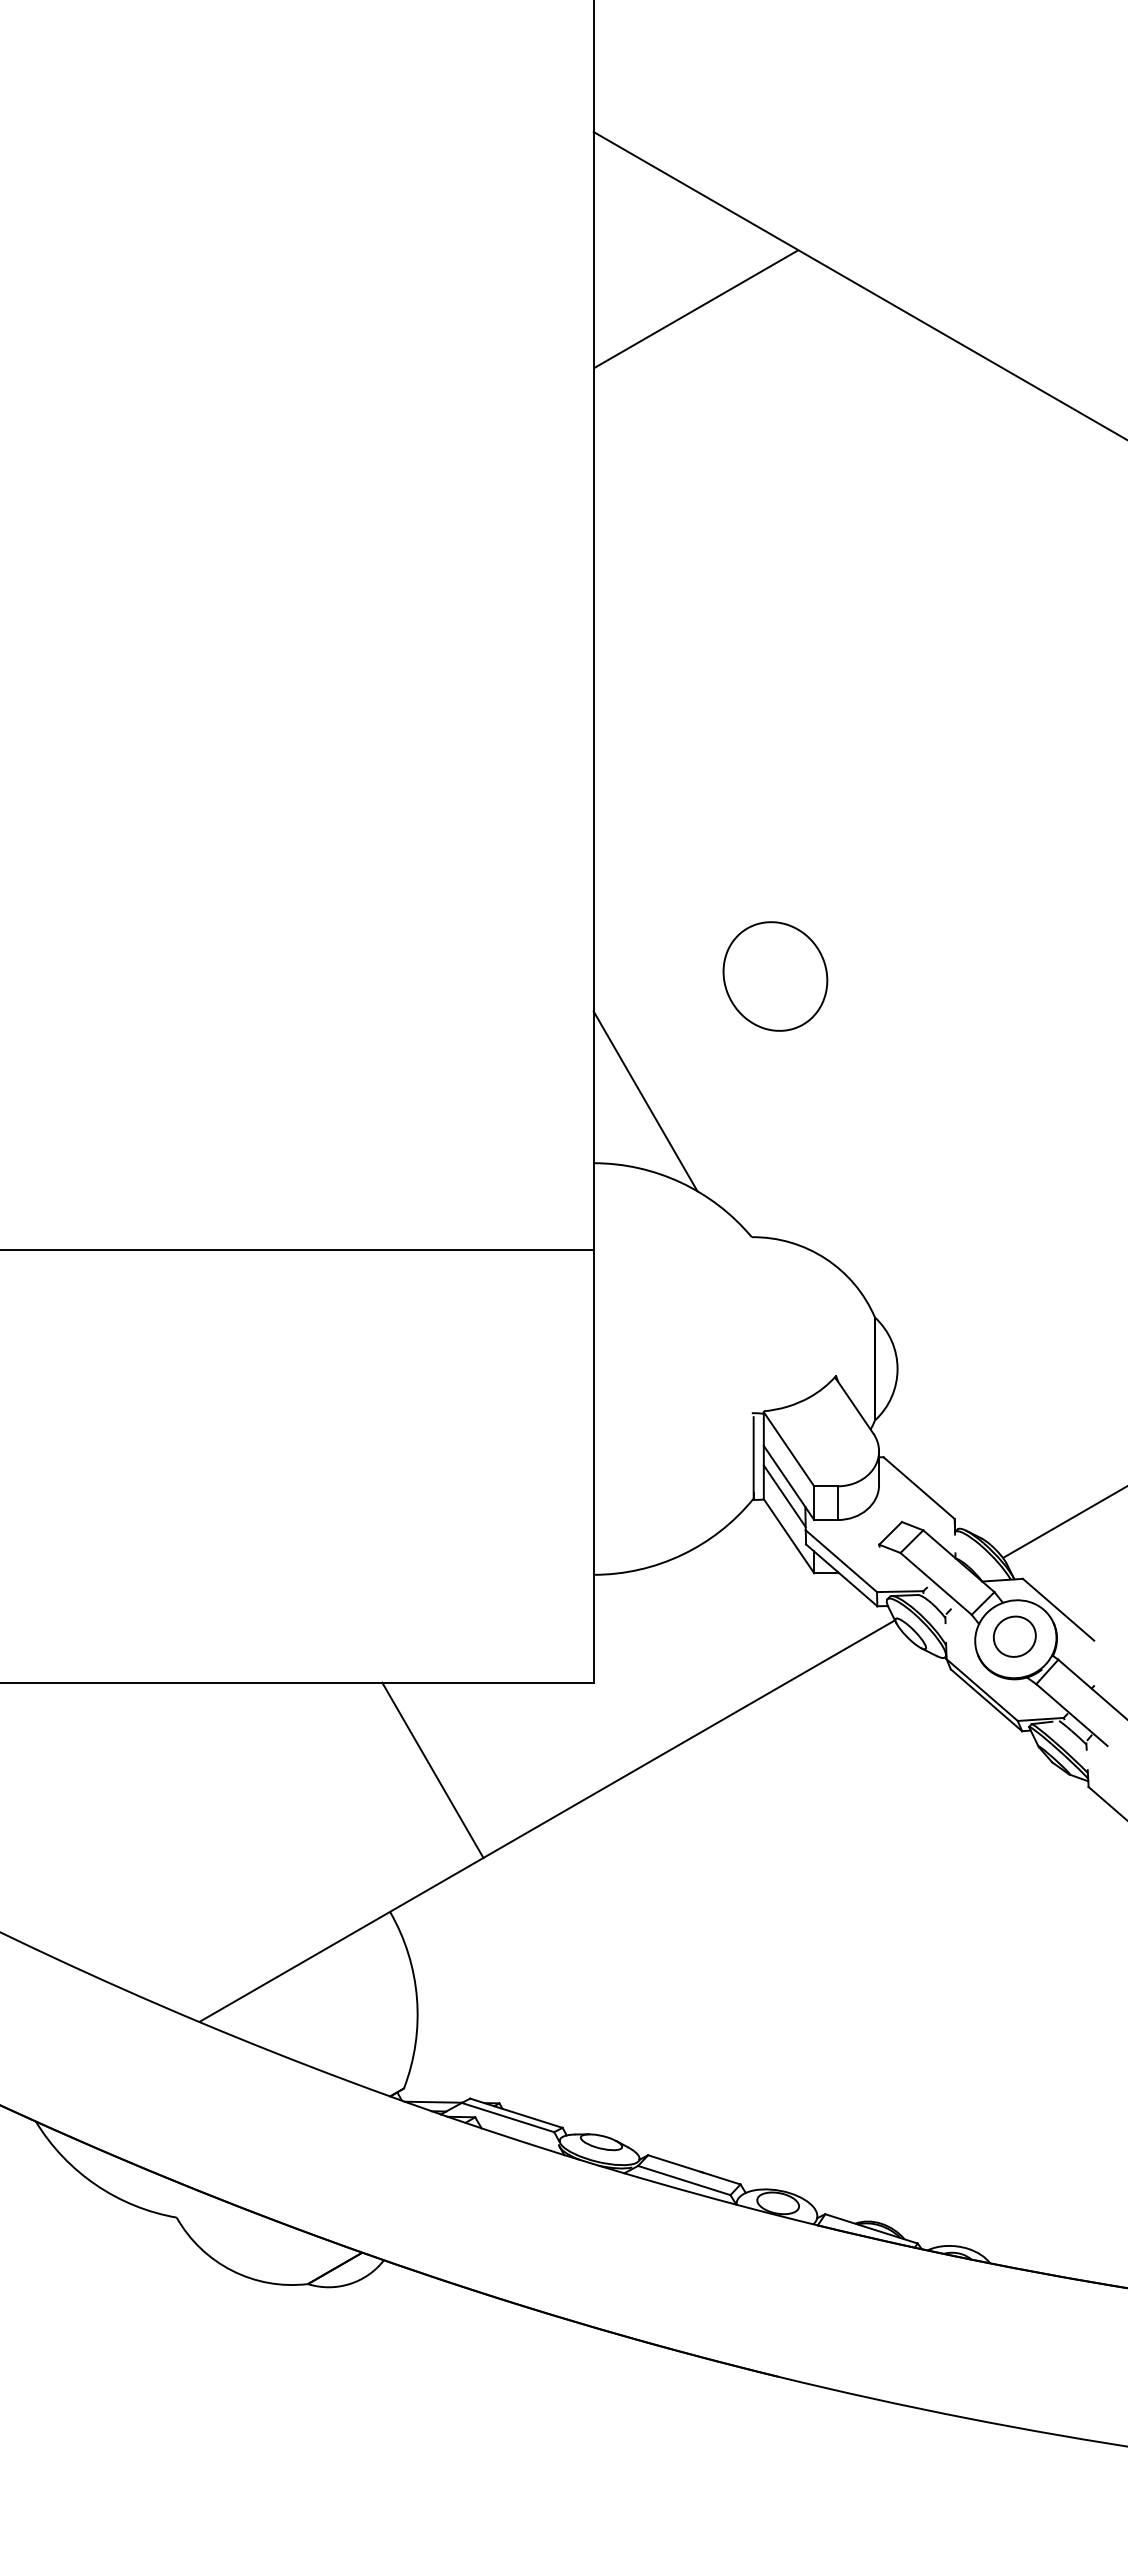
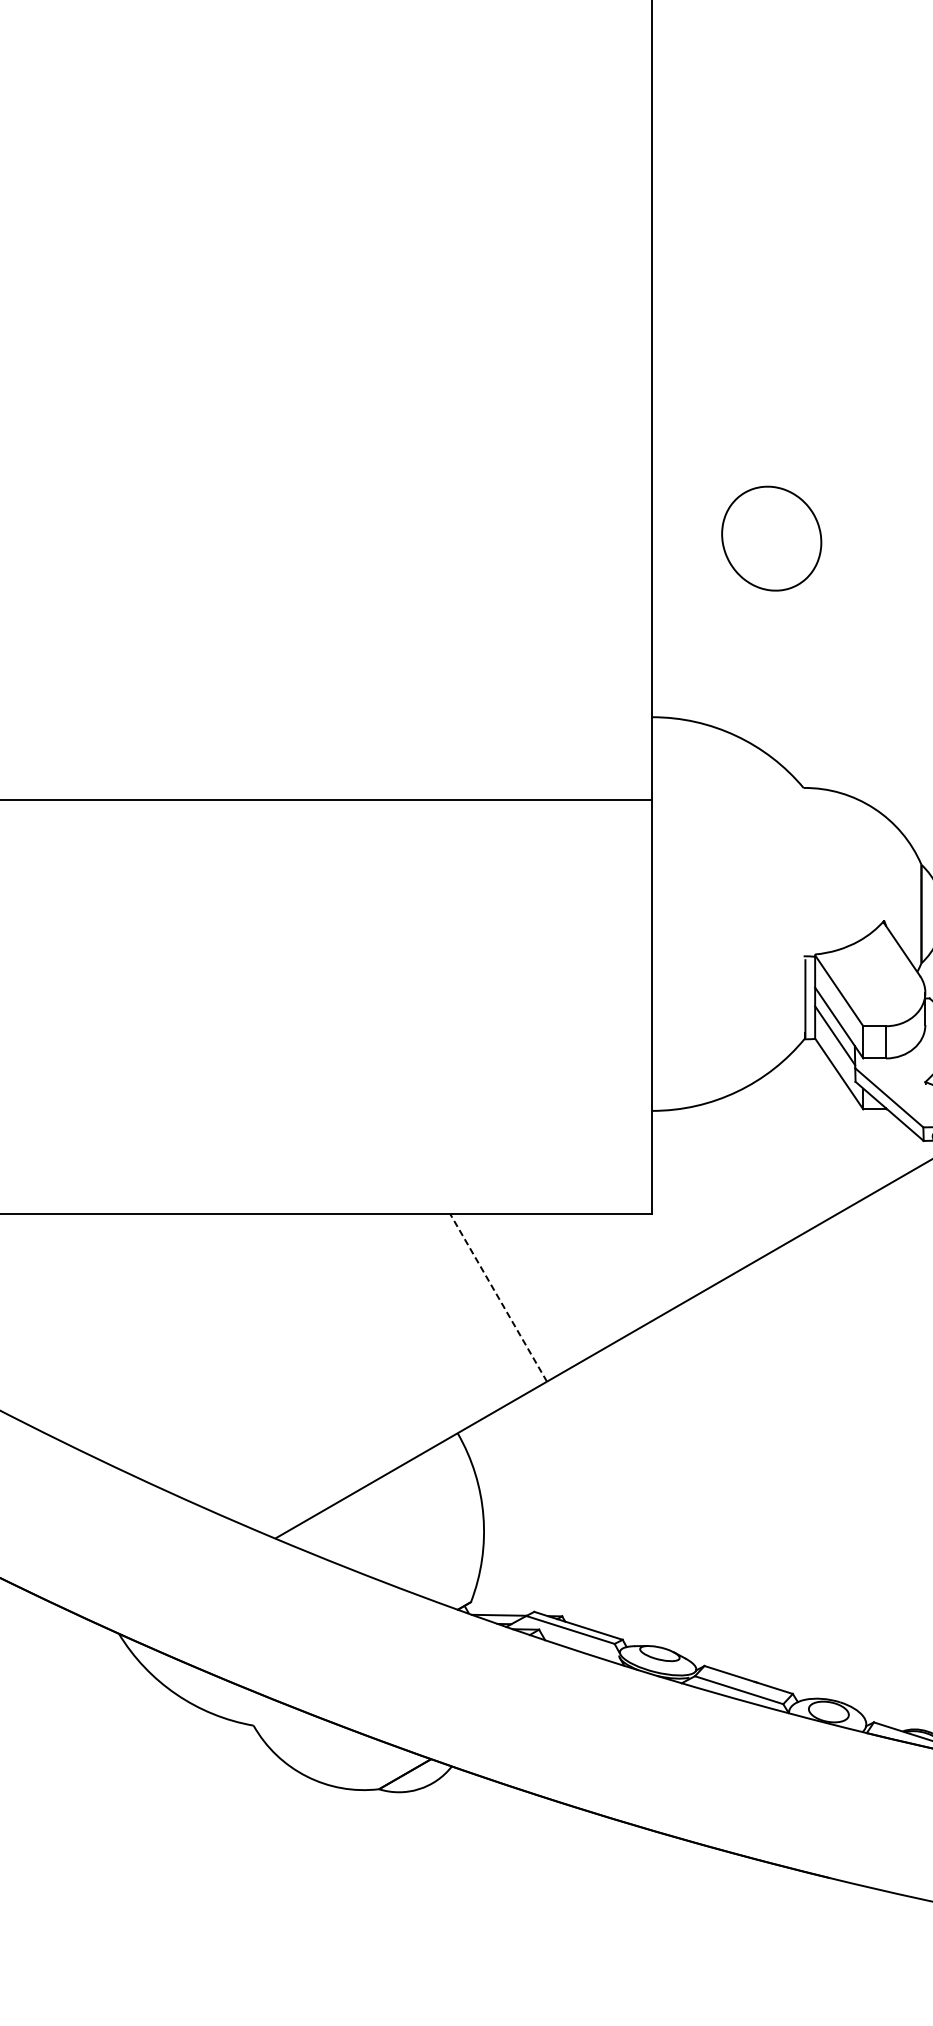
part: (775, 976) -> (771, 538), moved
line: (645, 1101) -> (701, 658), removed
line: (432, 1769) -> (498, 1297), solid -> dashed

